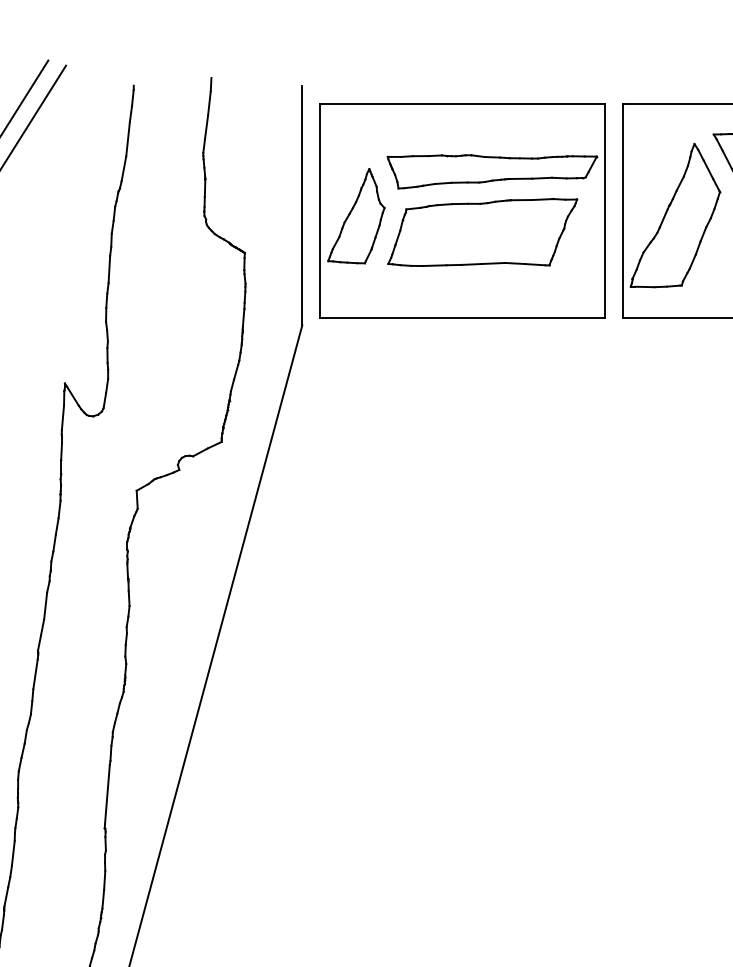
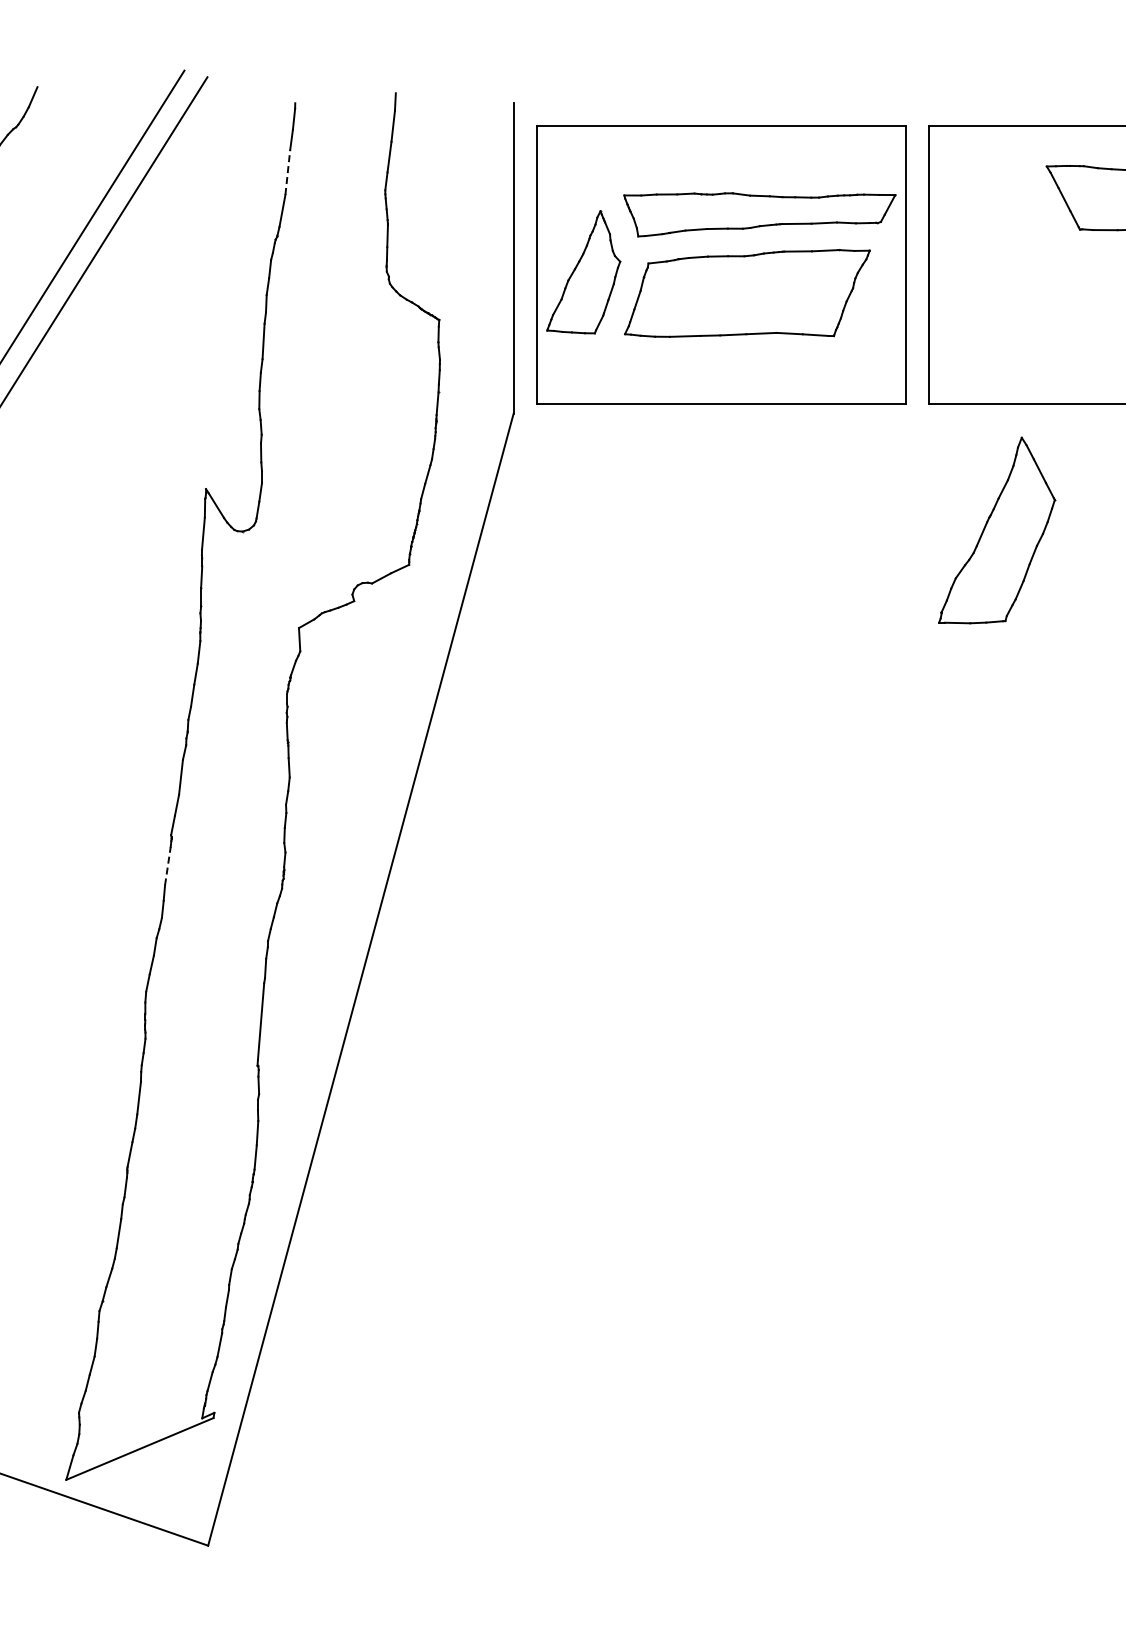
line: (127, 139) -> (287, 172), solid -> dashed
part: (675, 215) -> (997, 530), moved
line: (35, 673) -> (167, 865), solid -> dashed

